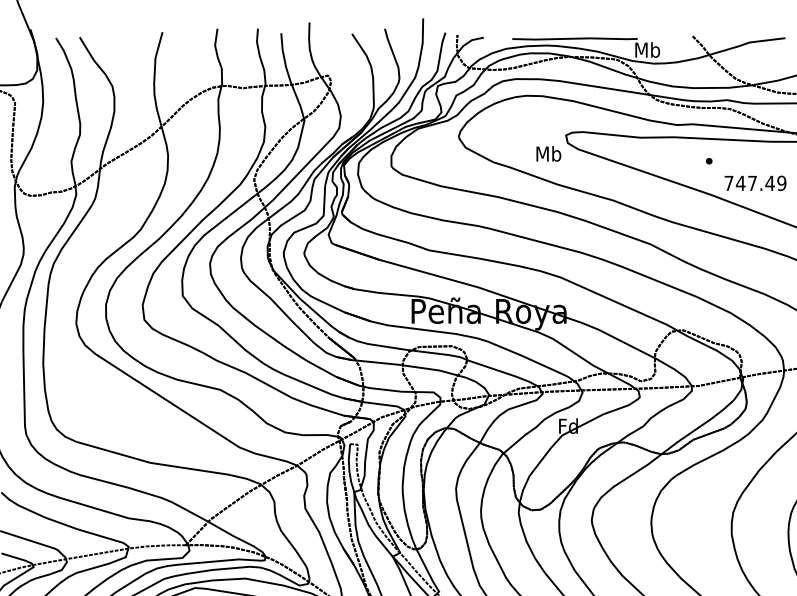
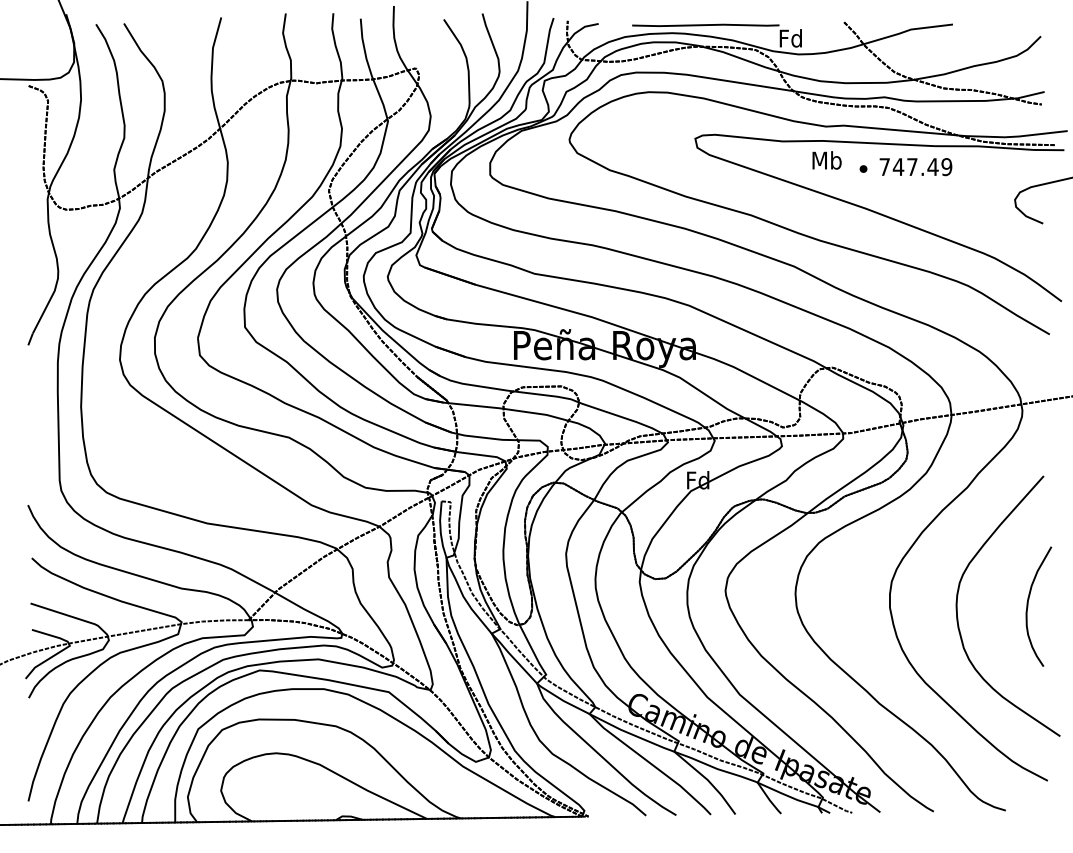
text: (647, 50) -> (790, 38), Mb -> Fd
text: (548, 153) -> (826, 160), moved
text: (755, 183) -> (915, 167), moved

